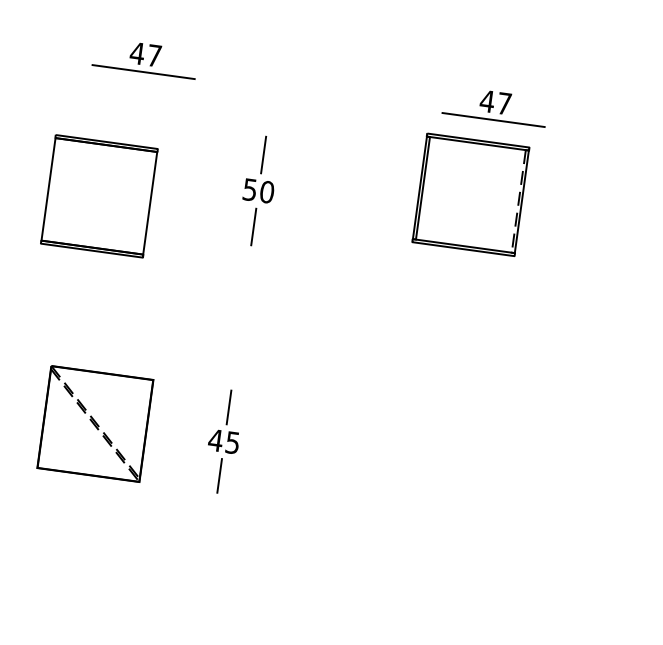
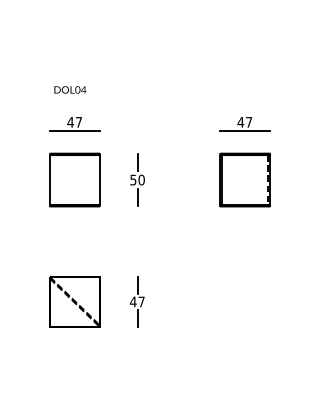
part: (469, 193) -> (244, 179), moved
part: (98, 195) -> (74, 179), moved
text: (232, 441) -> (141, 301), 45 -> 47

